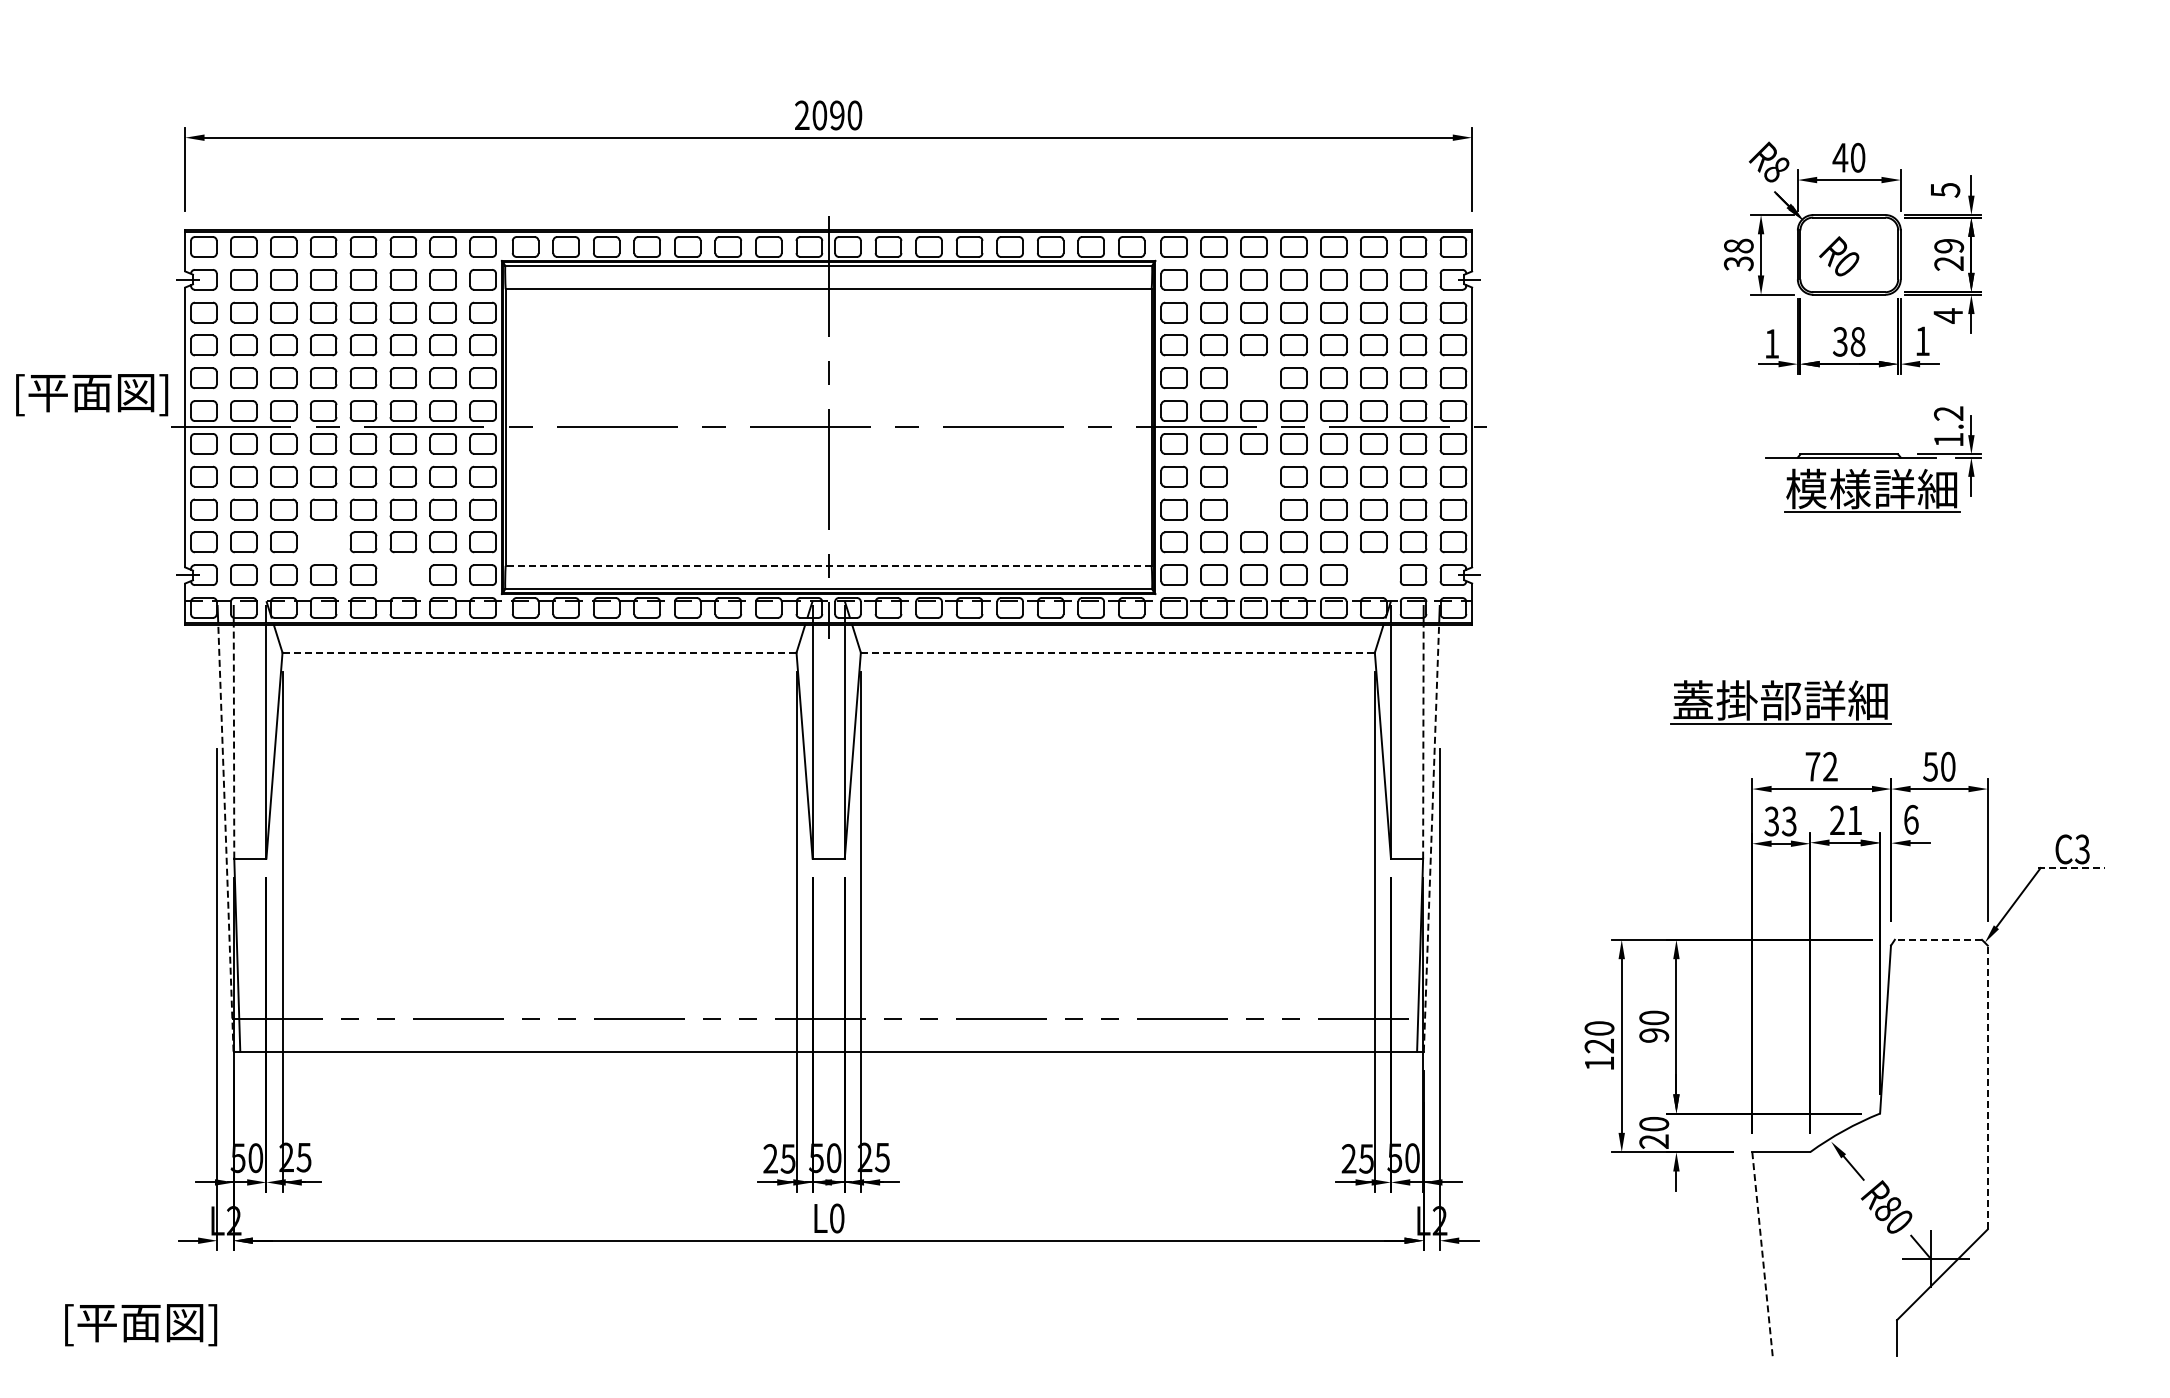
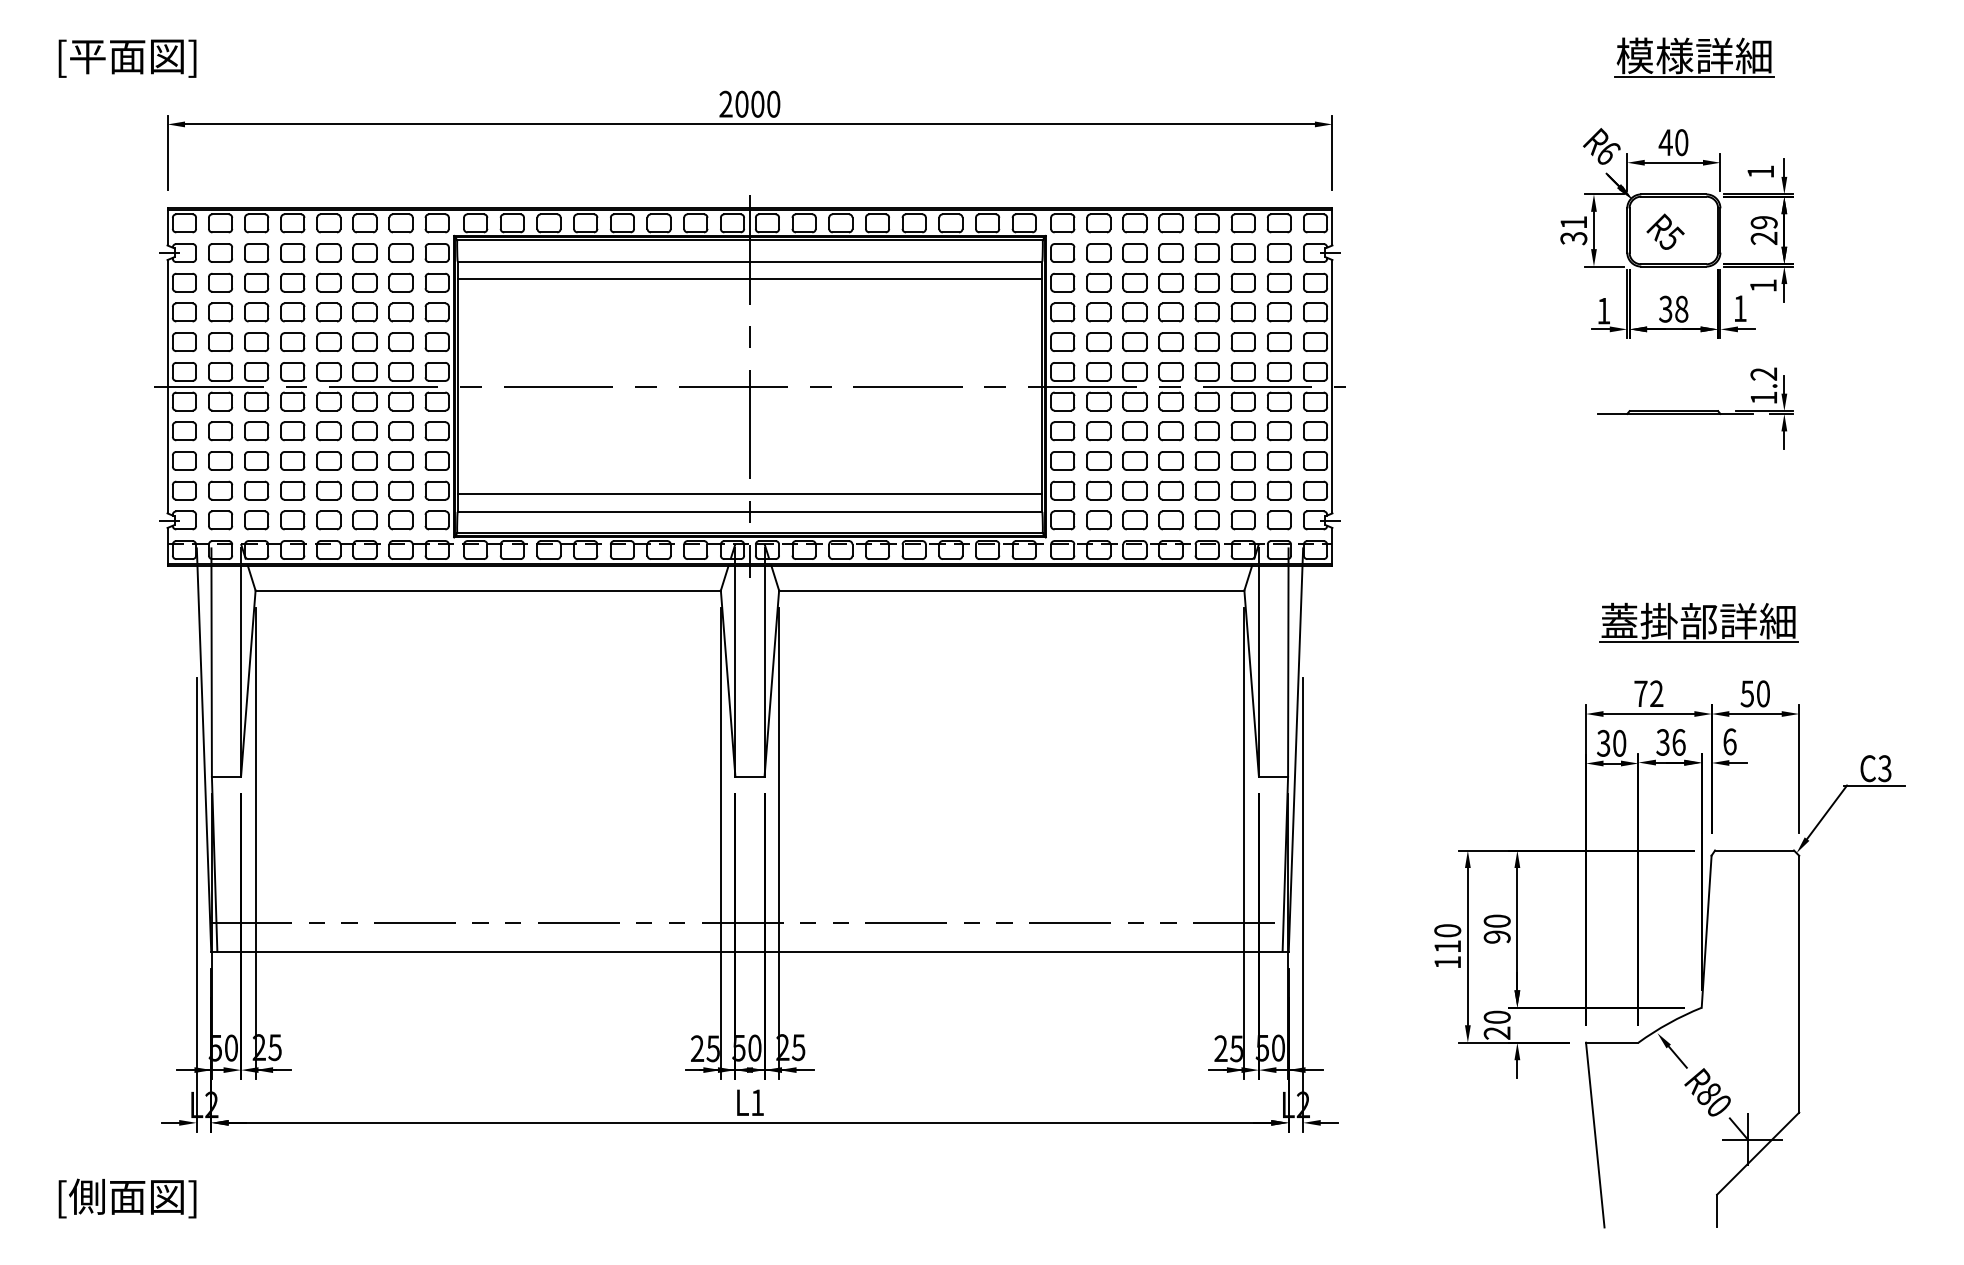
text: (837, 115) -> (757, 104), 2090 -> 2000
text: (1777, 169) -> (1608, 153), R8 -> R6
text: (1945, 190) -> (1760, 172), 5 -> 1
text: (1738, 245) -> (1573, 221), 38 -> 31
text: (1847, 263) -> (1672, 238), R0 -> R5
line: (828, 308) -> (749, 279), added
text: (1947, 315) -> (1762, 285), 4 -> 1
part: (1253, 378) -> (1134, 342), added
text: (92, 395) -> (127, 59), moved
part: (1253, 476) -> (1134, 431), added
part: (1872, 490) -> (1694, 57), moved
part: (1253, 509) -> (1134, 460), added
part: (323, 542) -> (292, 490), added
line: (828, 546) -> (749, 494), added
line: (828, 565) -> (749, 511), dashed -> solid
part: (403, 574) -> (365, 519), added
part: (1373, 574) -> (1243, 519), added
line: (540, 652) -> (489, 590), dashed -> solid
line: (1118, 652) -> (1012, 590), dashed -> solid
part: (1780, 702) -> (1698, 622), moved
line: (234, 741) -> (212, 670), dashed -> solid
line: (1423, 741) -> (1288, 670), dashed -> solid
text: (1845, 820) -> (1670, 742), 21 -> 36
text: (1788, 821) -> (1618, 743), 33 -> 30
line: (225, 837) -> (203, 757), dashed -> solid
line: (1431, 837) -> (1295, 757), dashed -> solid
line: (2071, 868) -> (1874, 785), dashed -> solid
line: (1938, 939) -> (1754, 850), dashed -> solid
text: (1598, 1045) -> (1446, 946), 120 -> 110
line: (1987, 1087) -> (1798, 984), dashed -> solid
text: (837, 1218) -> (757, 1102), L0 -> L1
line: (1762, 1254) -> (1595, 1135), dashed -> solid
text: (96, 1322) -> (87, 1196), [平面図] -> [側面図]

